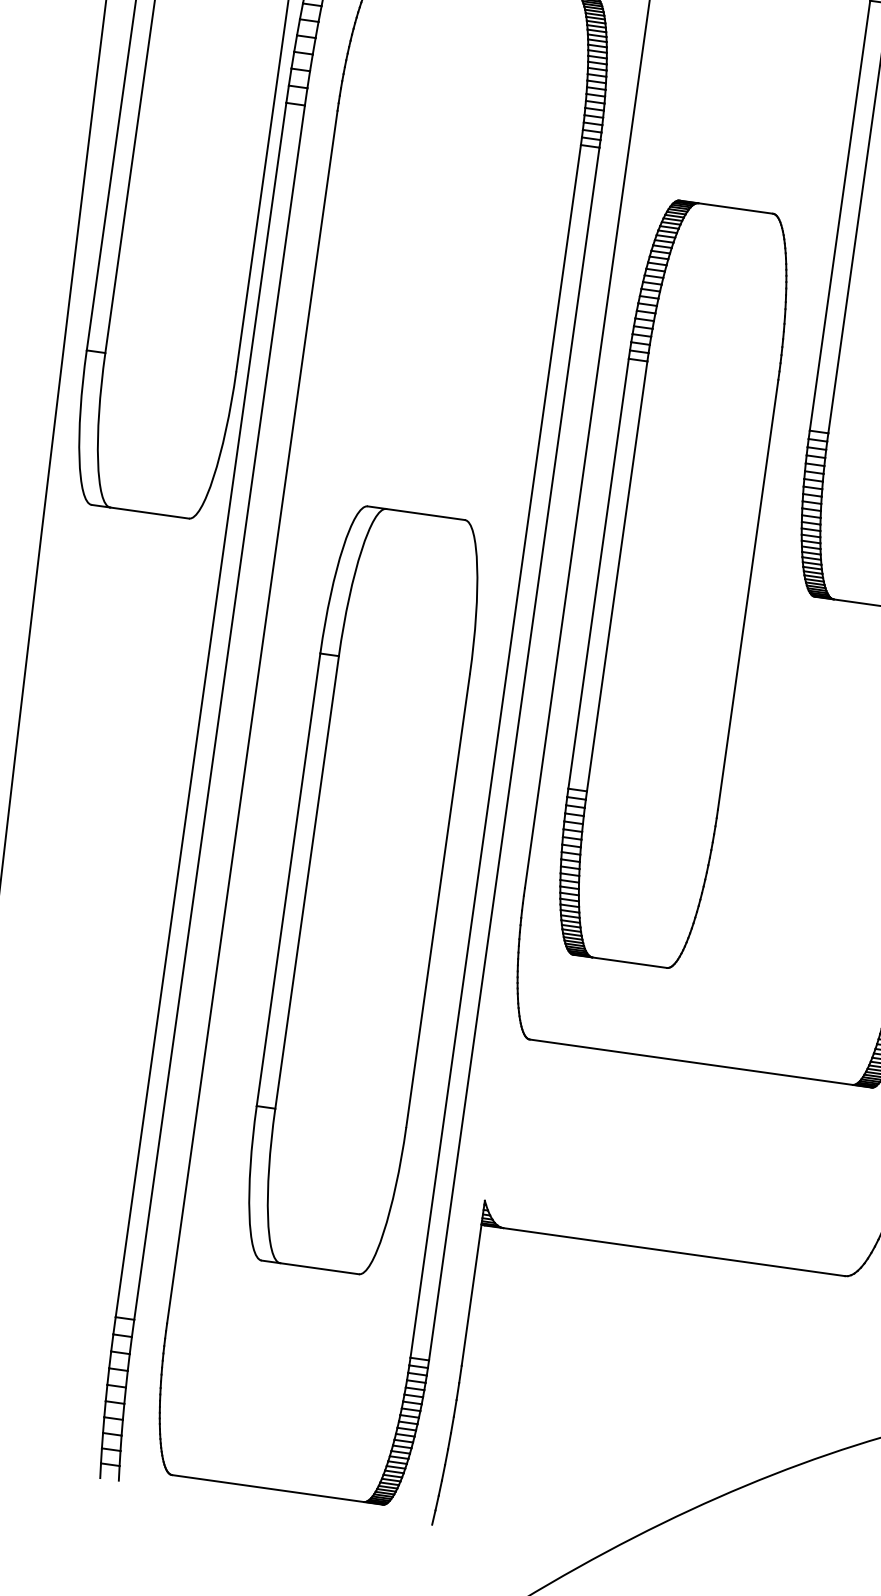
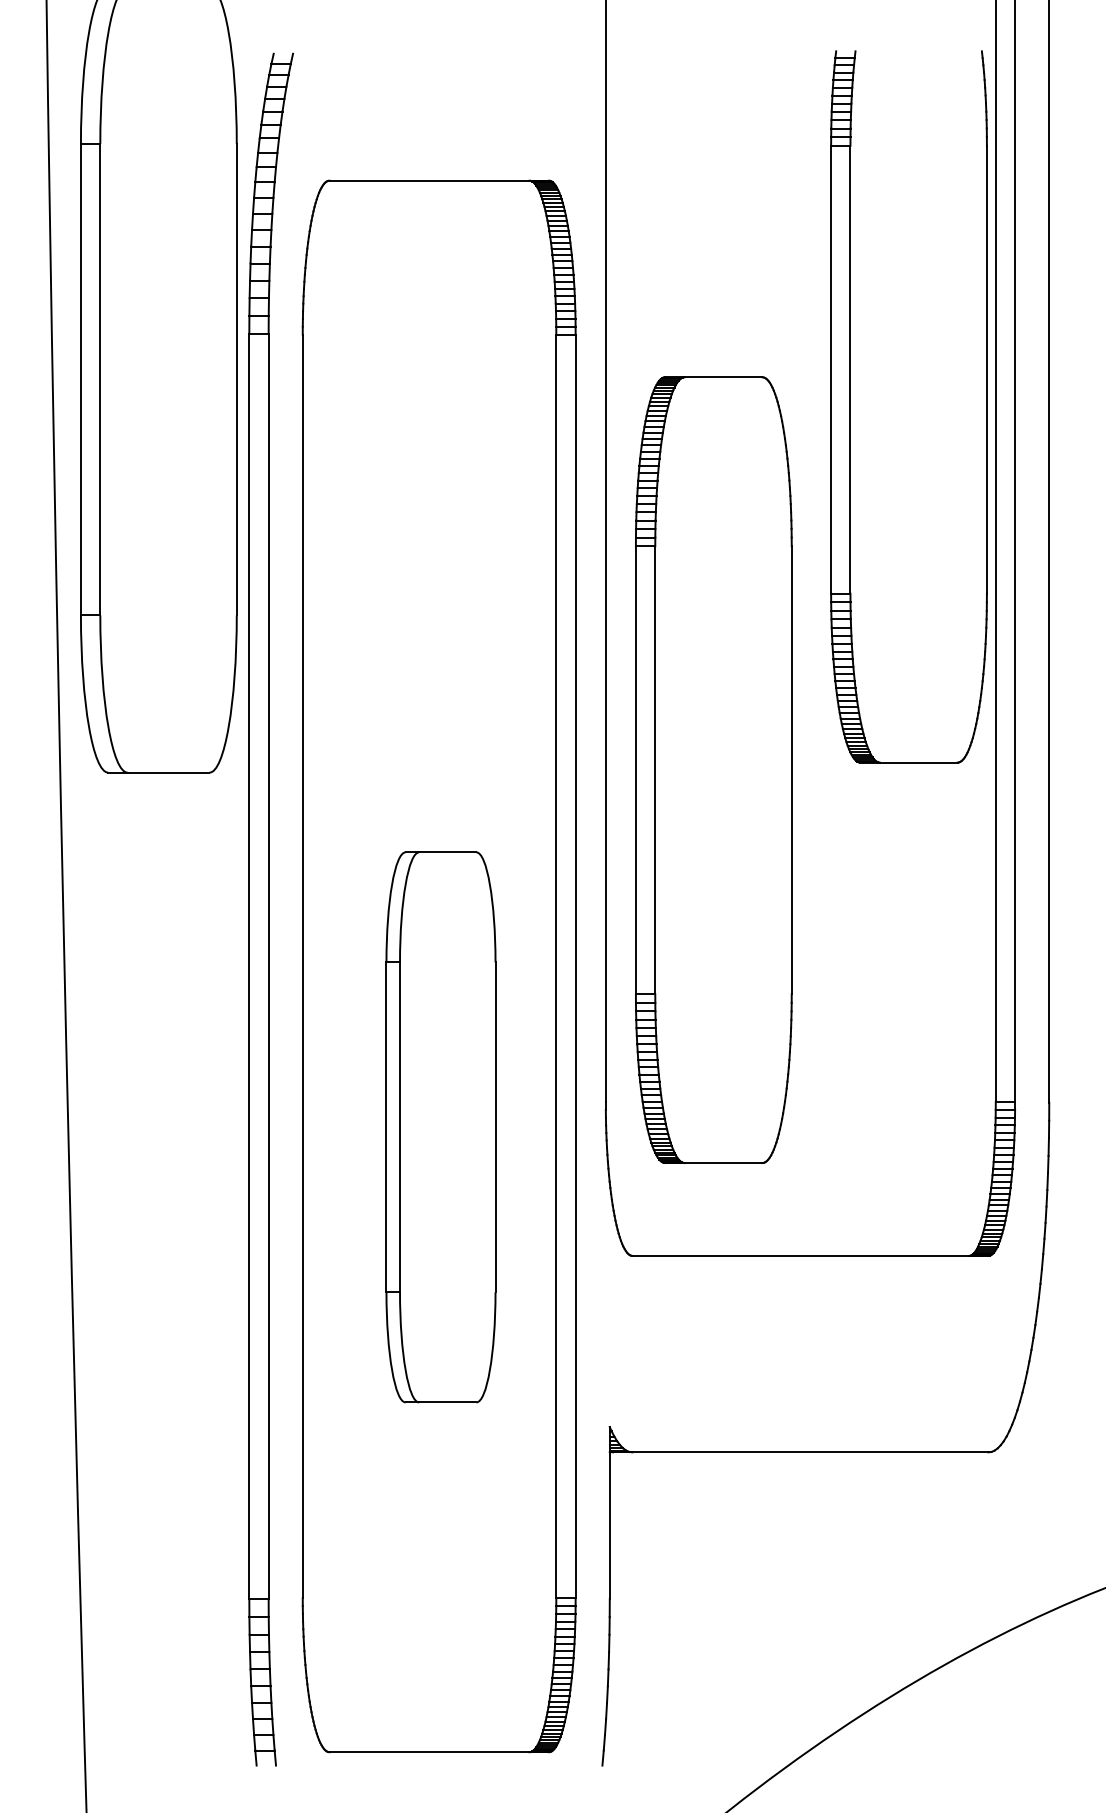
part: (362, 890) -> (440, 1127), size x0.7

